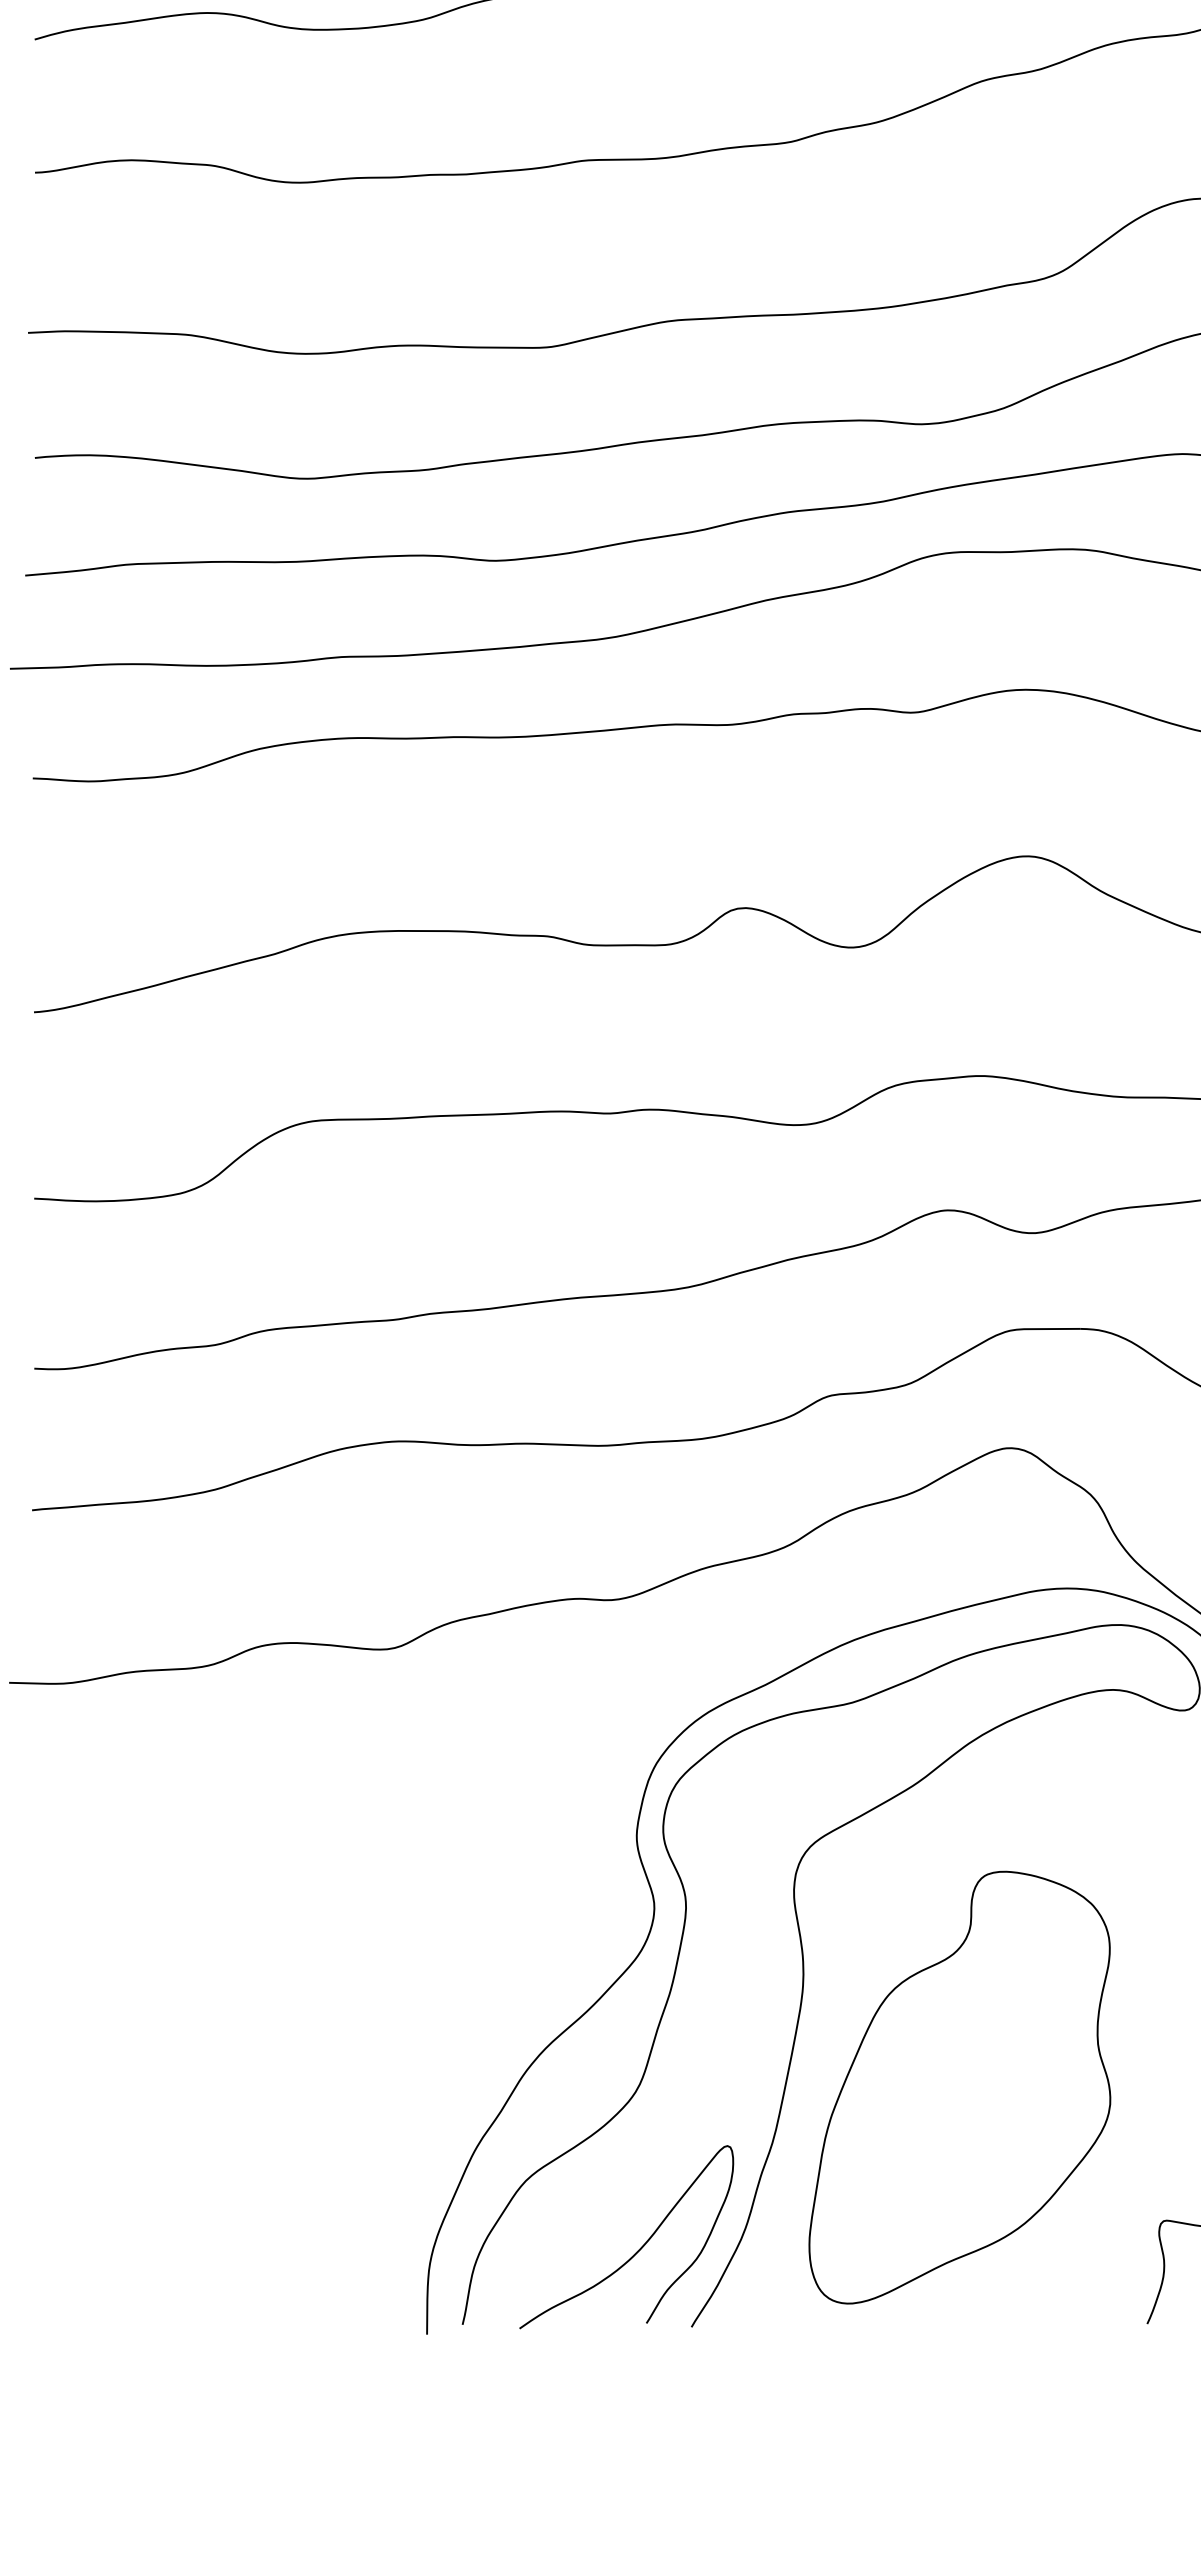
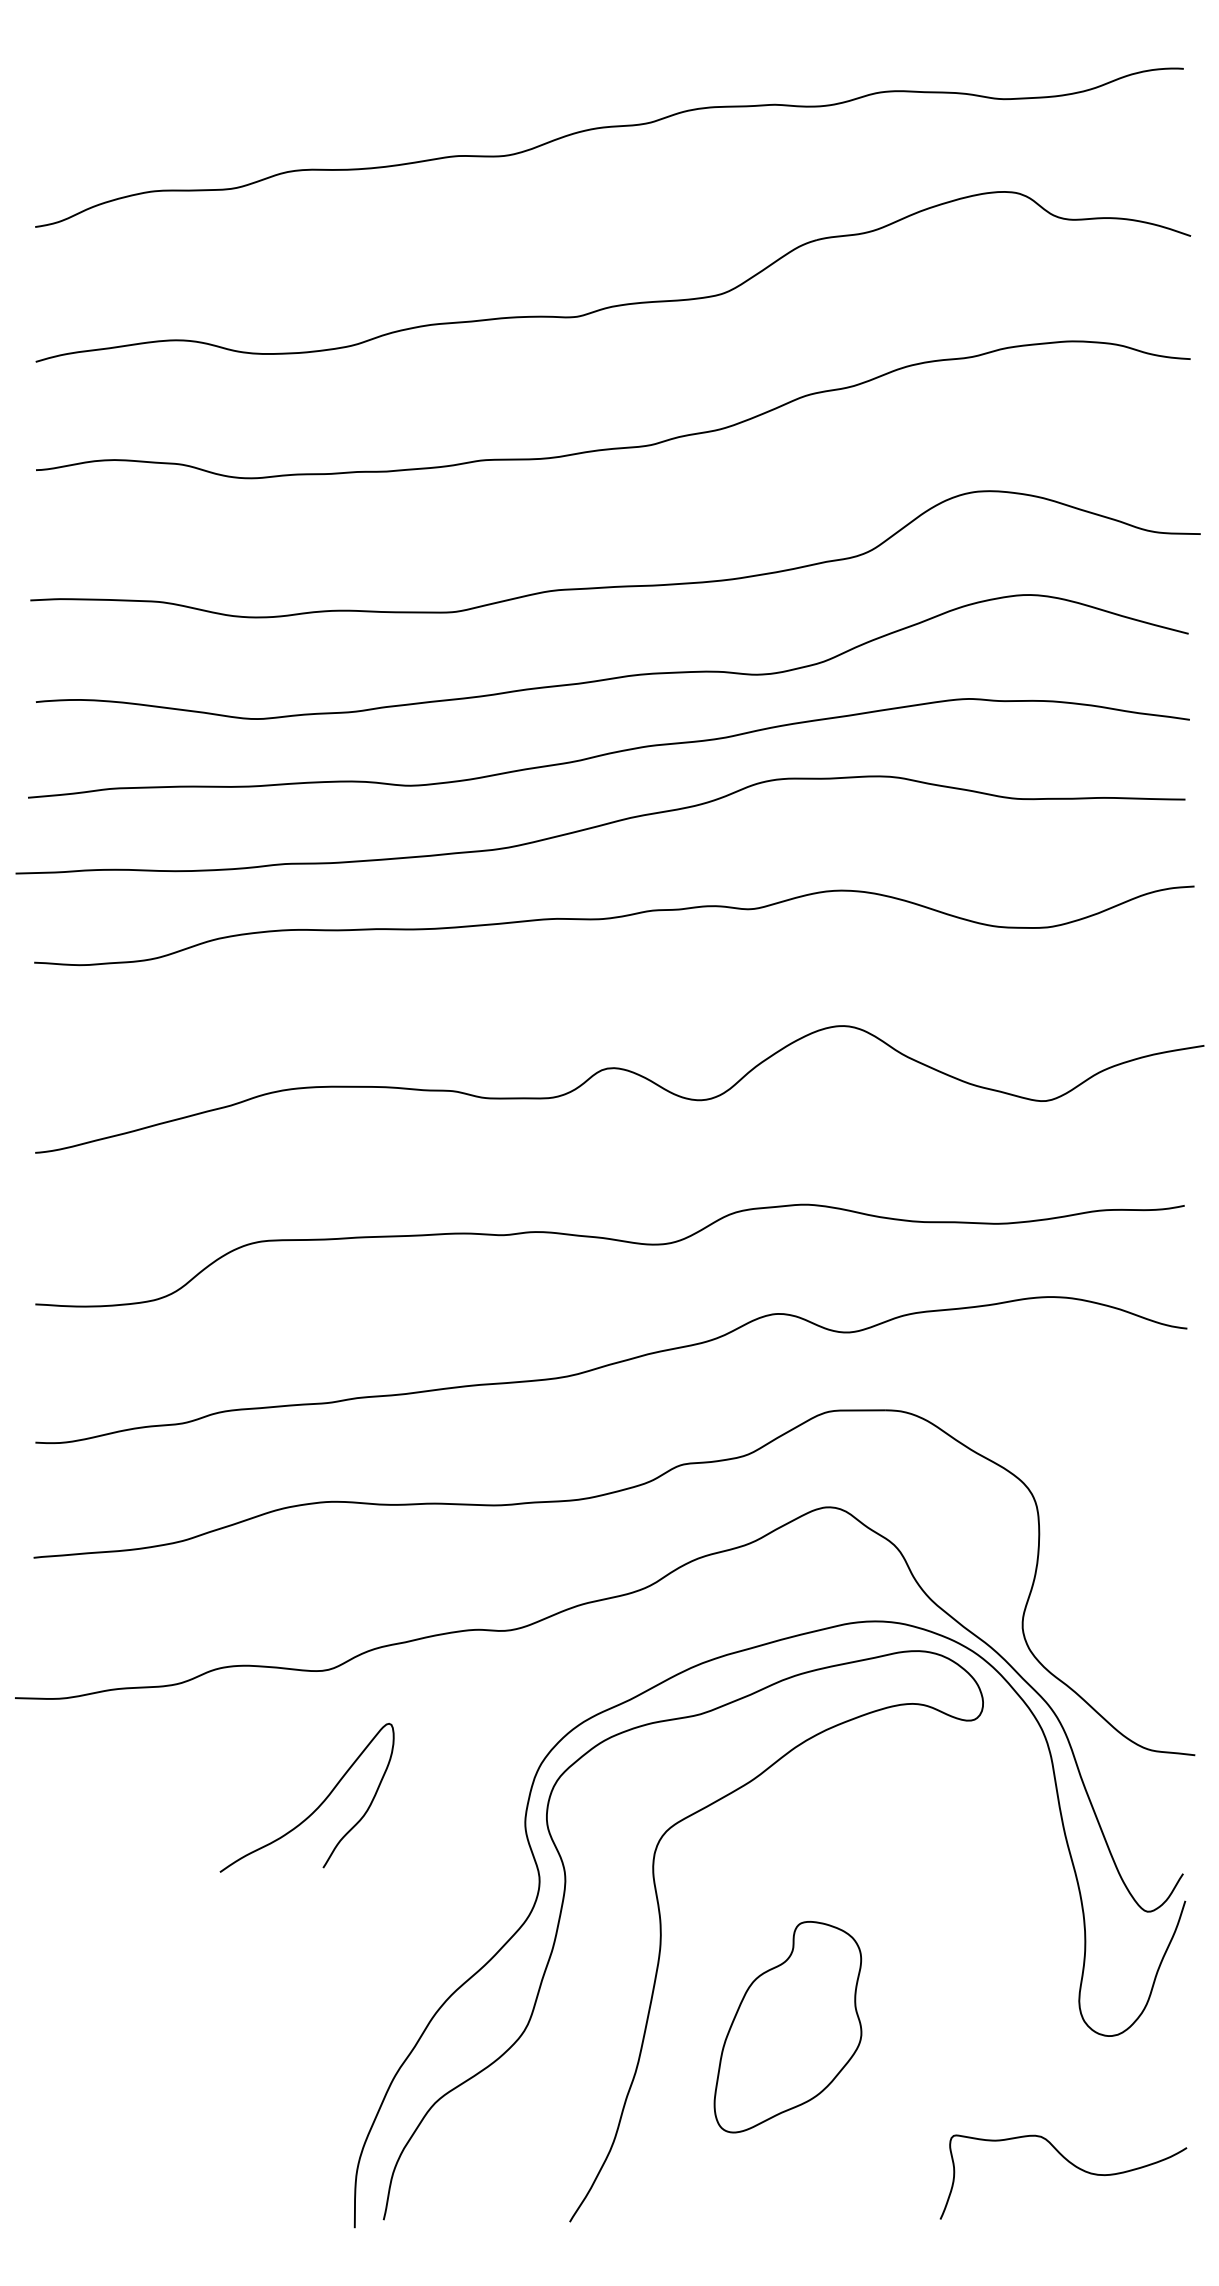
part: (959, 2086) -> (787, 2026), size x0.6
curve: (640, 2246) -> (318, 1805), moved

